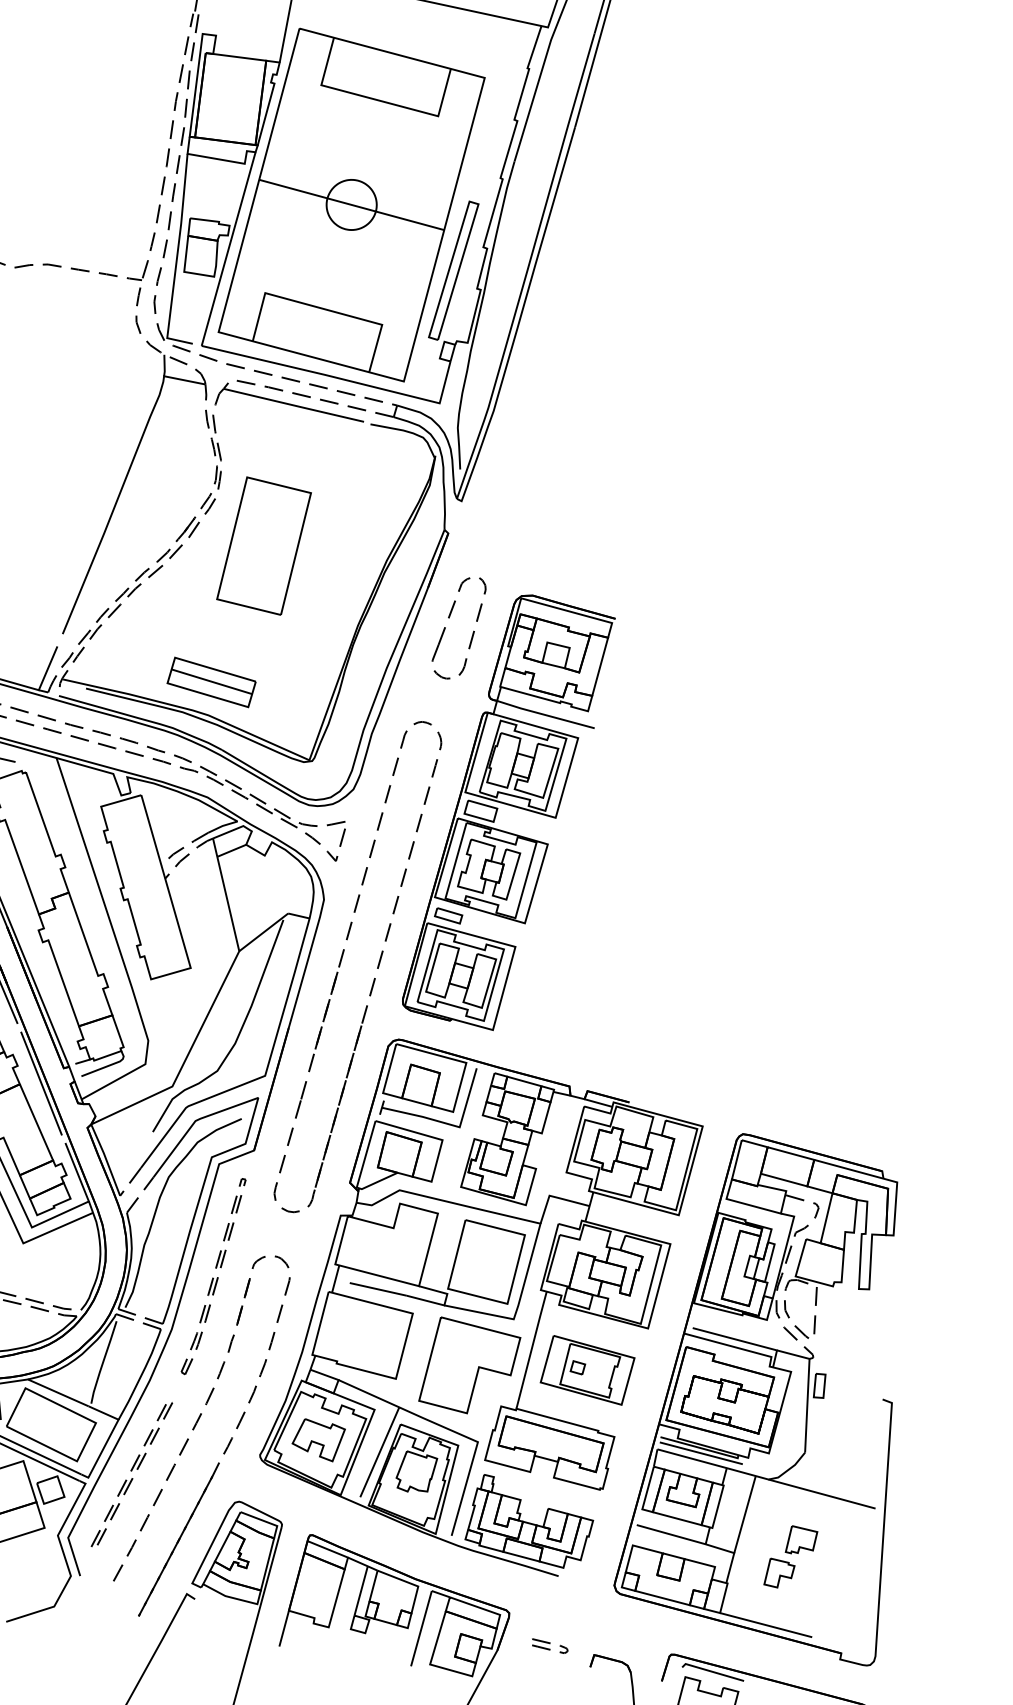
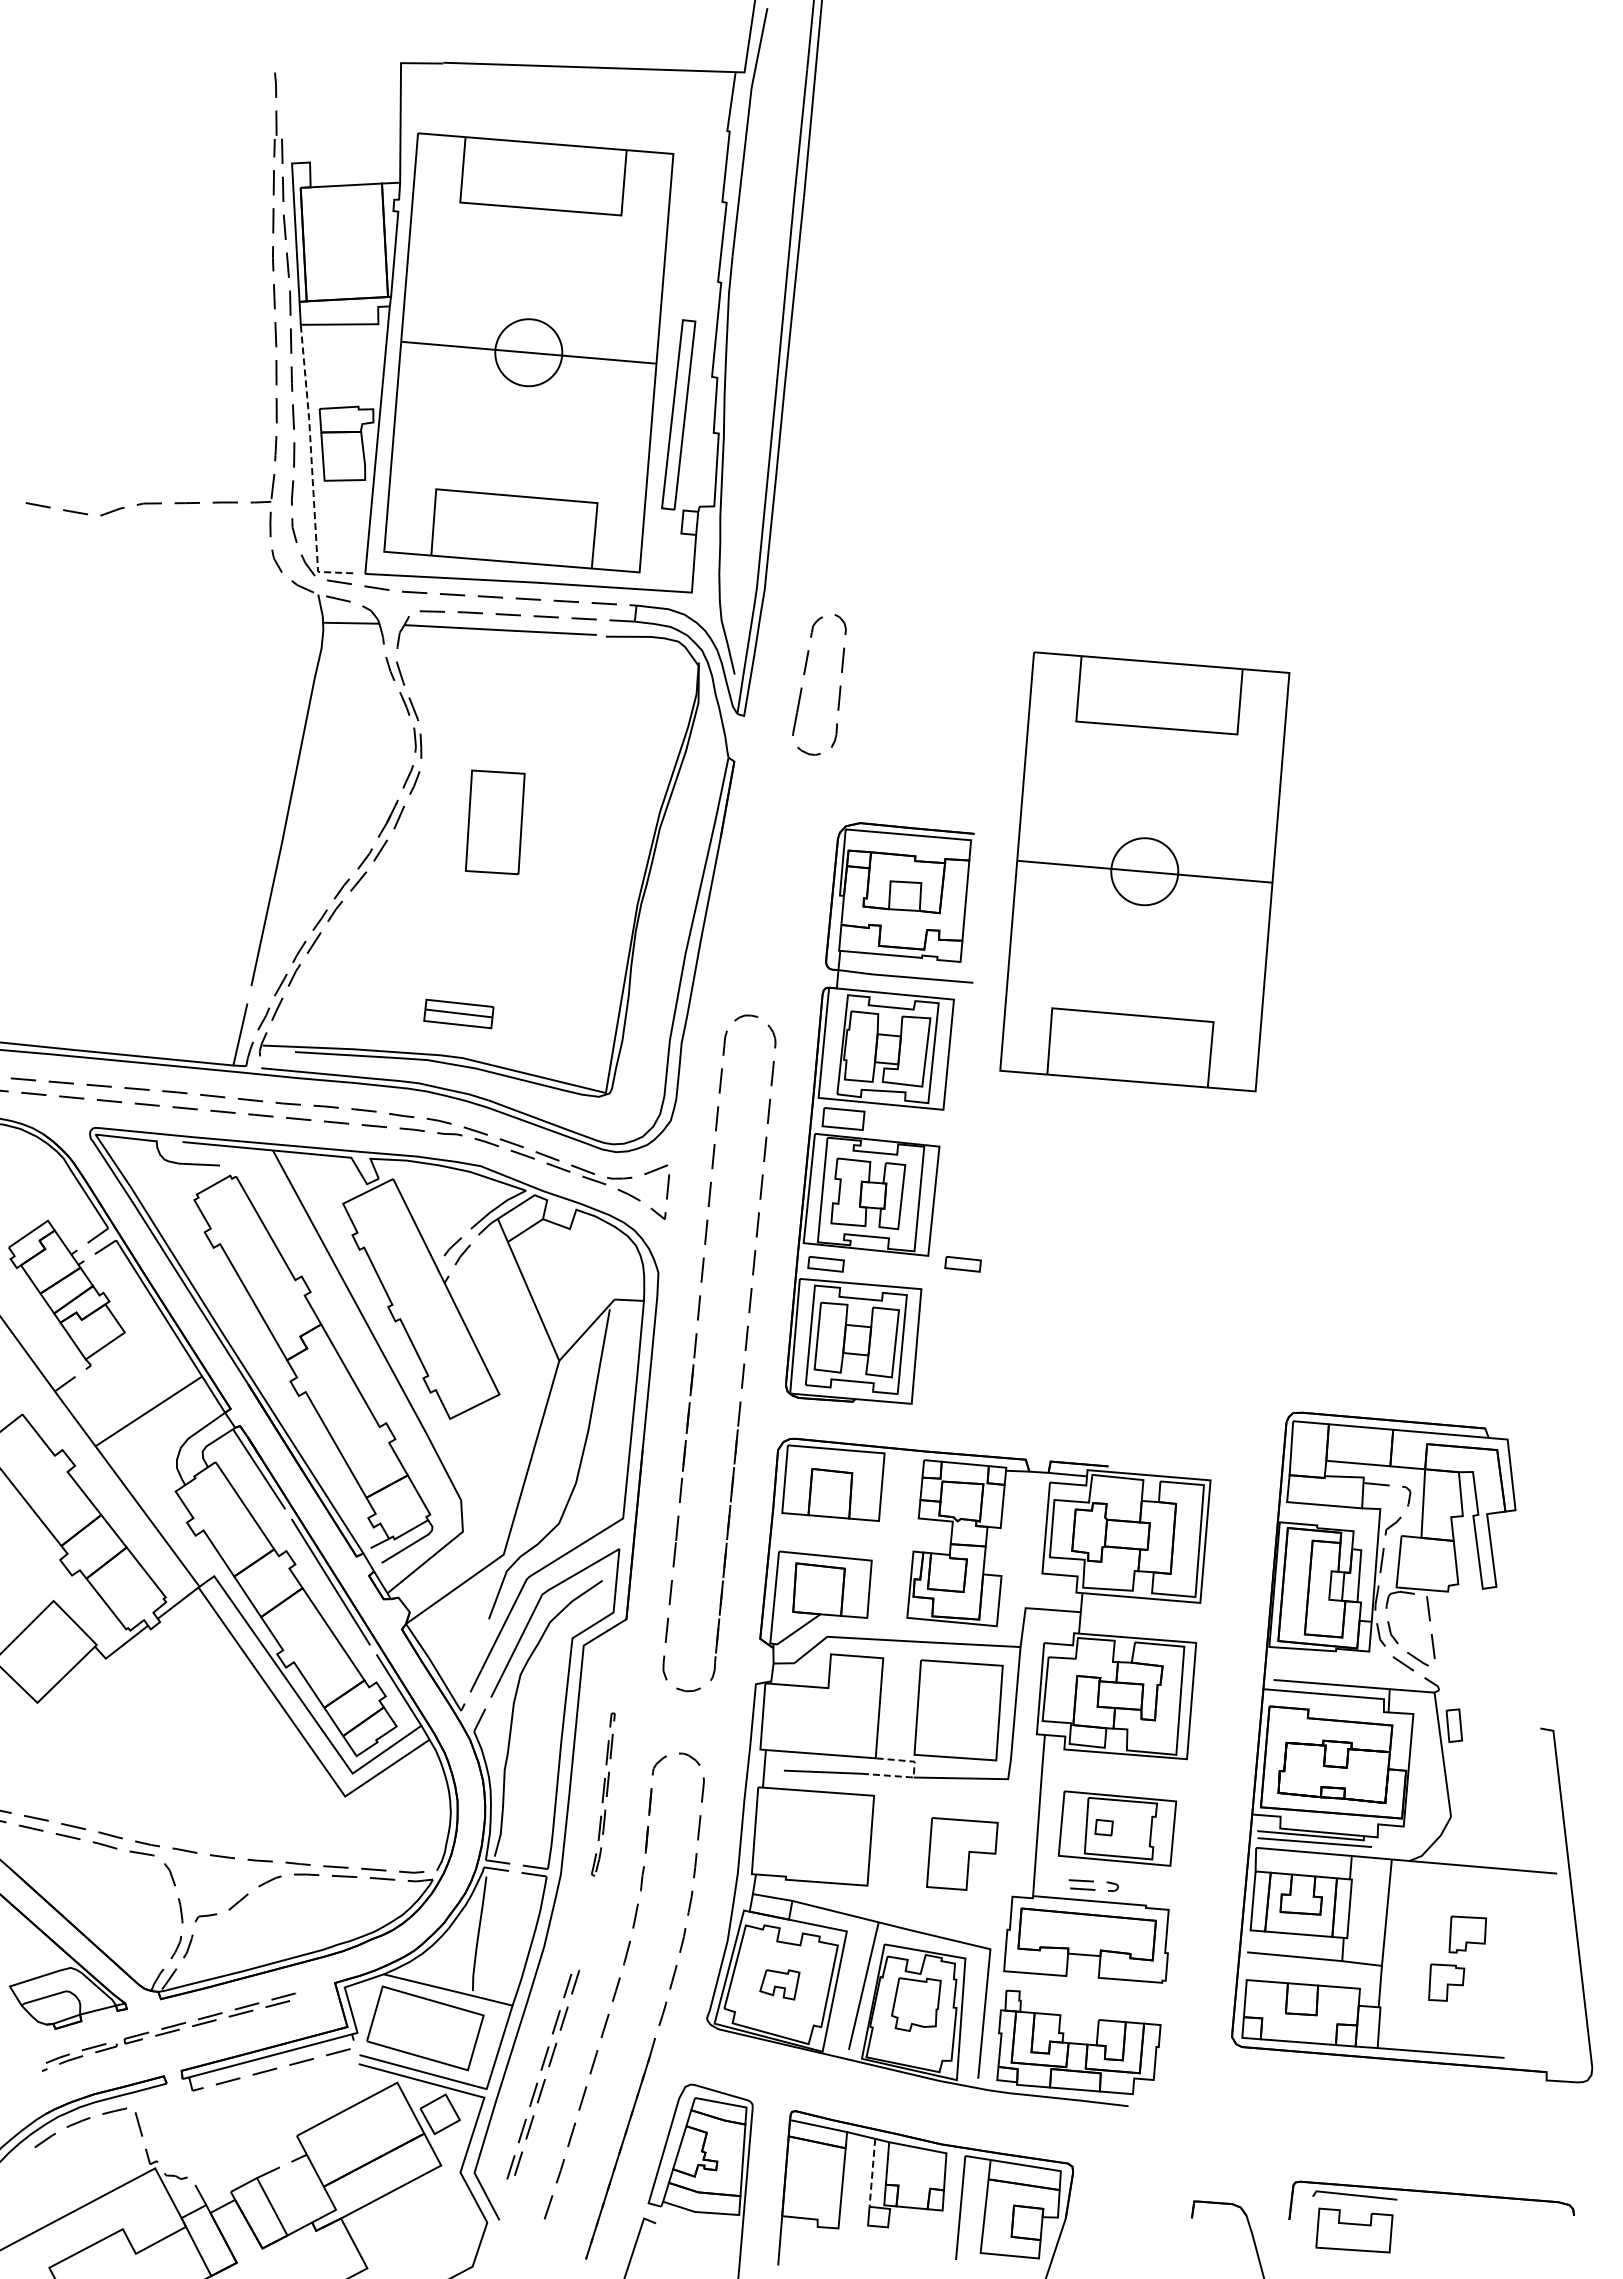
line: (176, 258) -> (311, 465), solid -> dashed
part: (264, 546) -> (495, 822), size x0.6
part: (449, 618) -> (805, 674), moved
part: (735, 669) -> (1144, 871), added
part: (211, 682) -> (458, 1013), size x0.6
part: (549, 934) -> (962, 1264), added
part: (423, 1115) -> (840, 1533), removed
part: (213, 1276) -> (603, 1794), size x0.6
line: (444, 1303) -> (913, 1775), solid -> dashed
part: (470, 1367) -> (962, 1853), size x0.6
part: (785, 1396) -> (1412, 1747), moved
part: (317, 1439) -> (779, 1984), size x0.6
line: (361, 1591) -> (872, 2173), solid -> dashed
part: (549, 1646) -> (1093, 1885), moved

